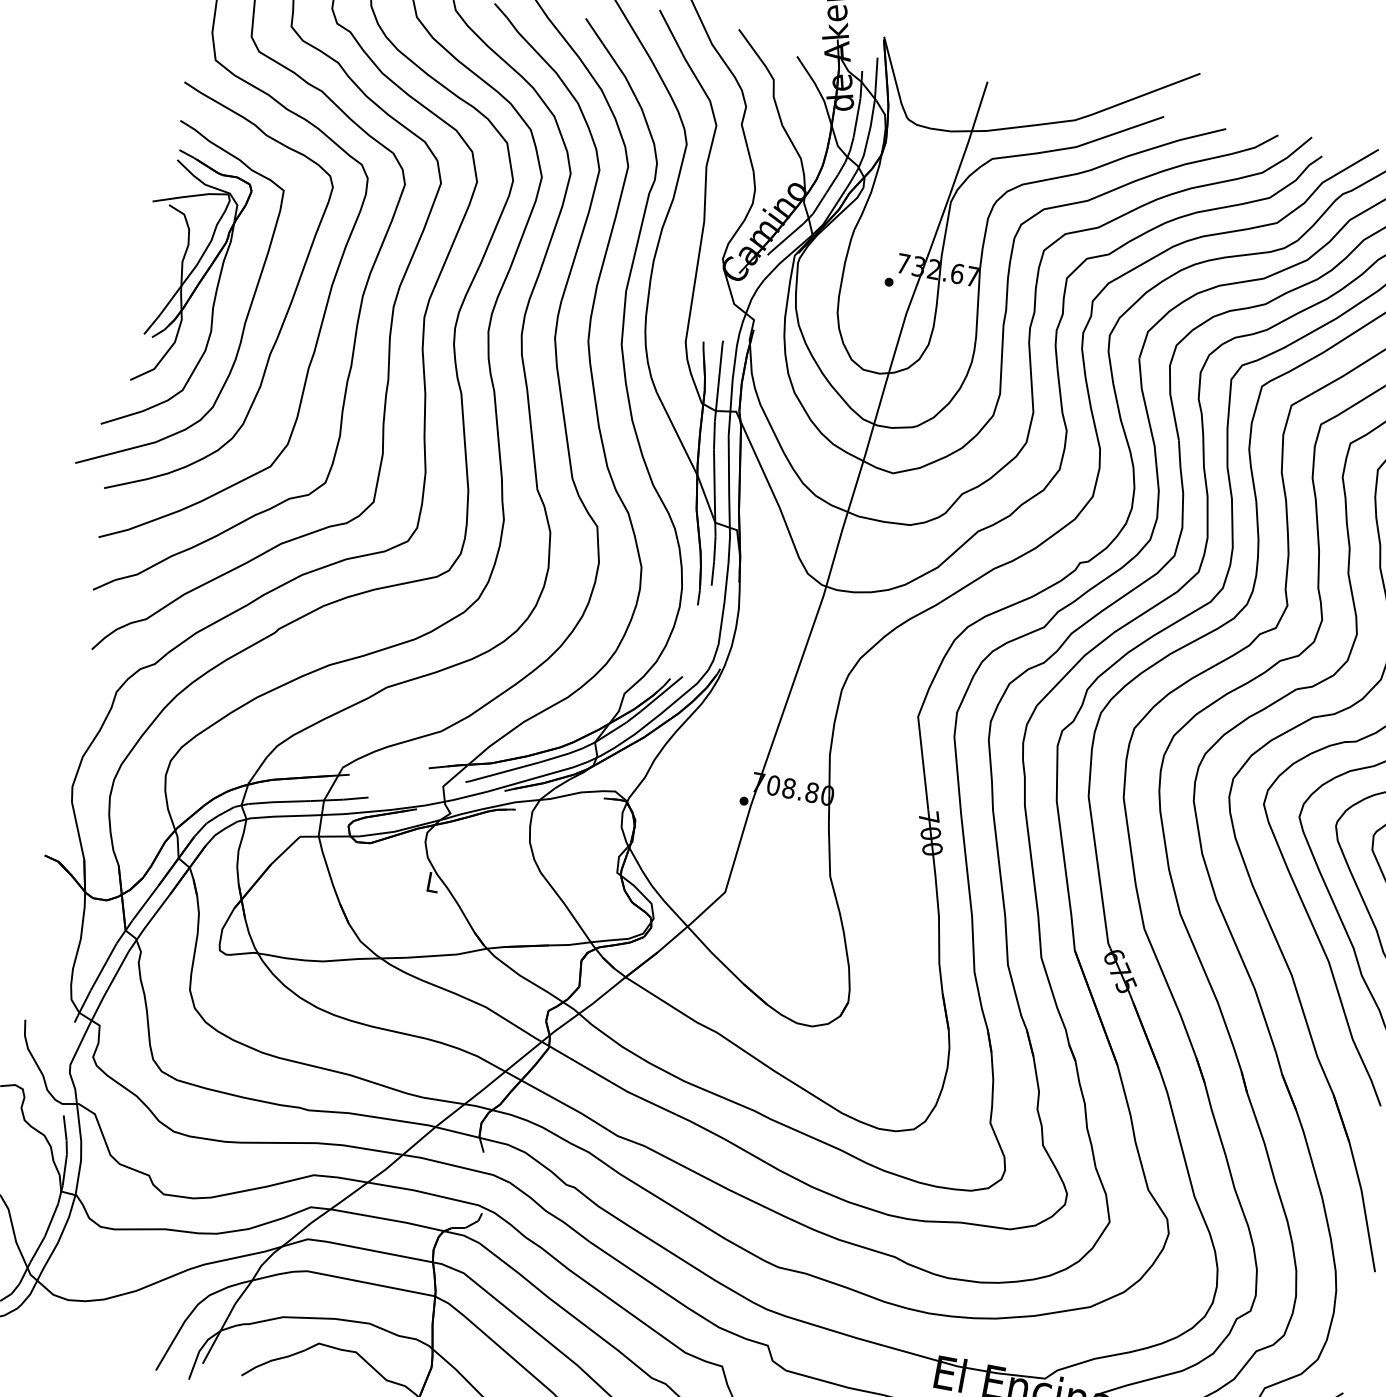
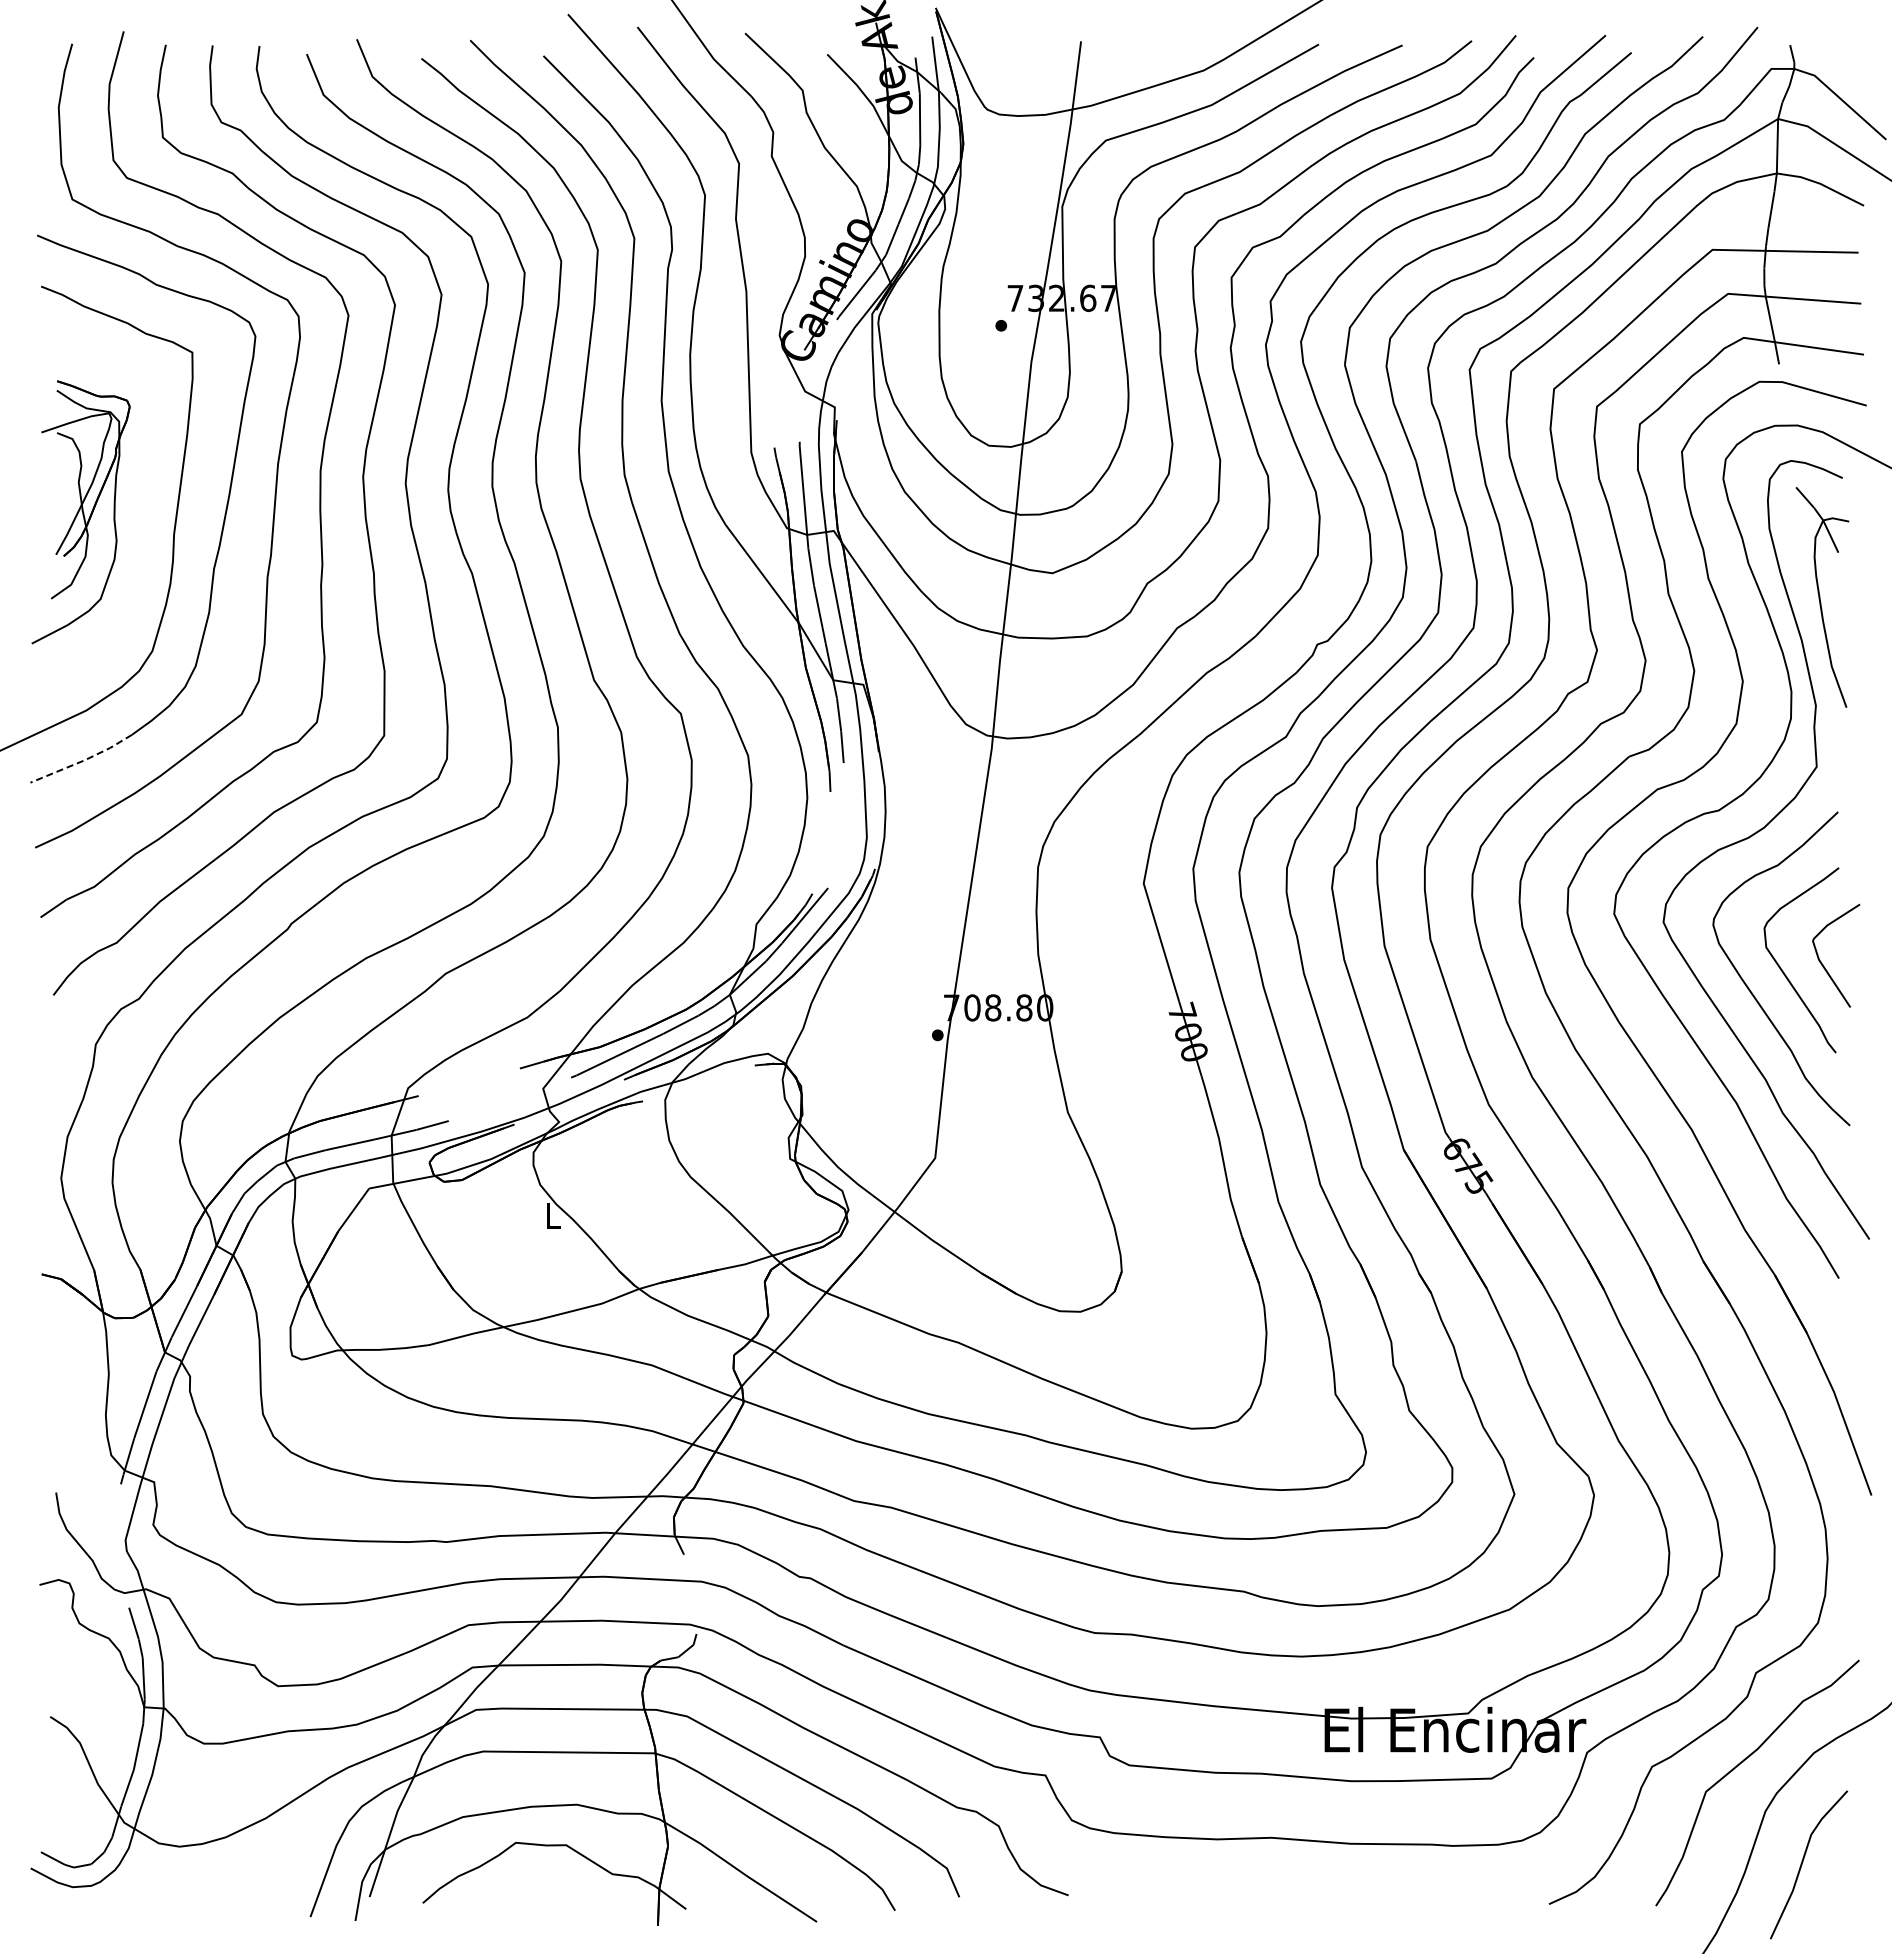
part: (178, 294) -> (80, 512), size x0.7
line: (146, 479) -> (83, 760), solid -> dashed

